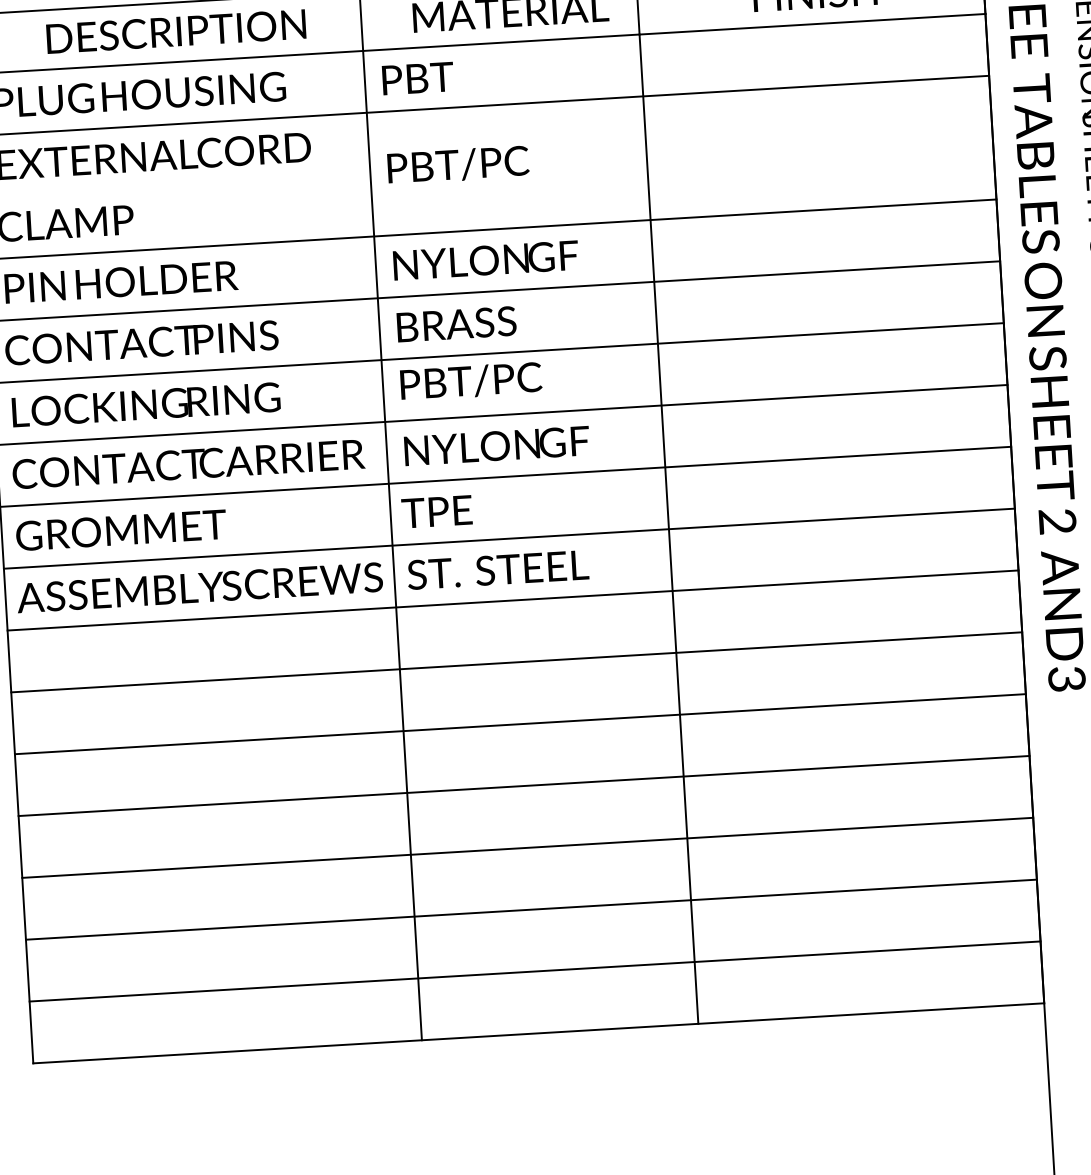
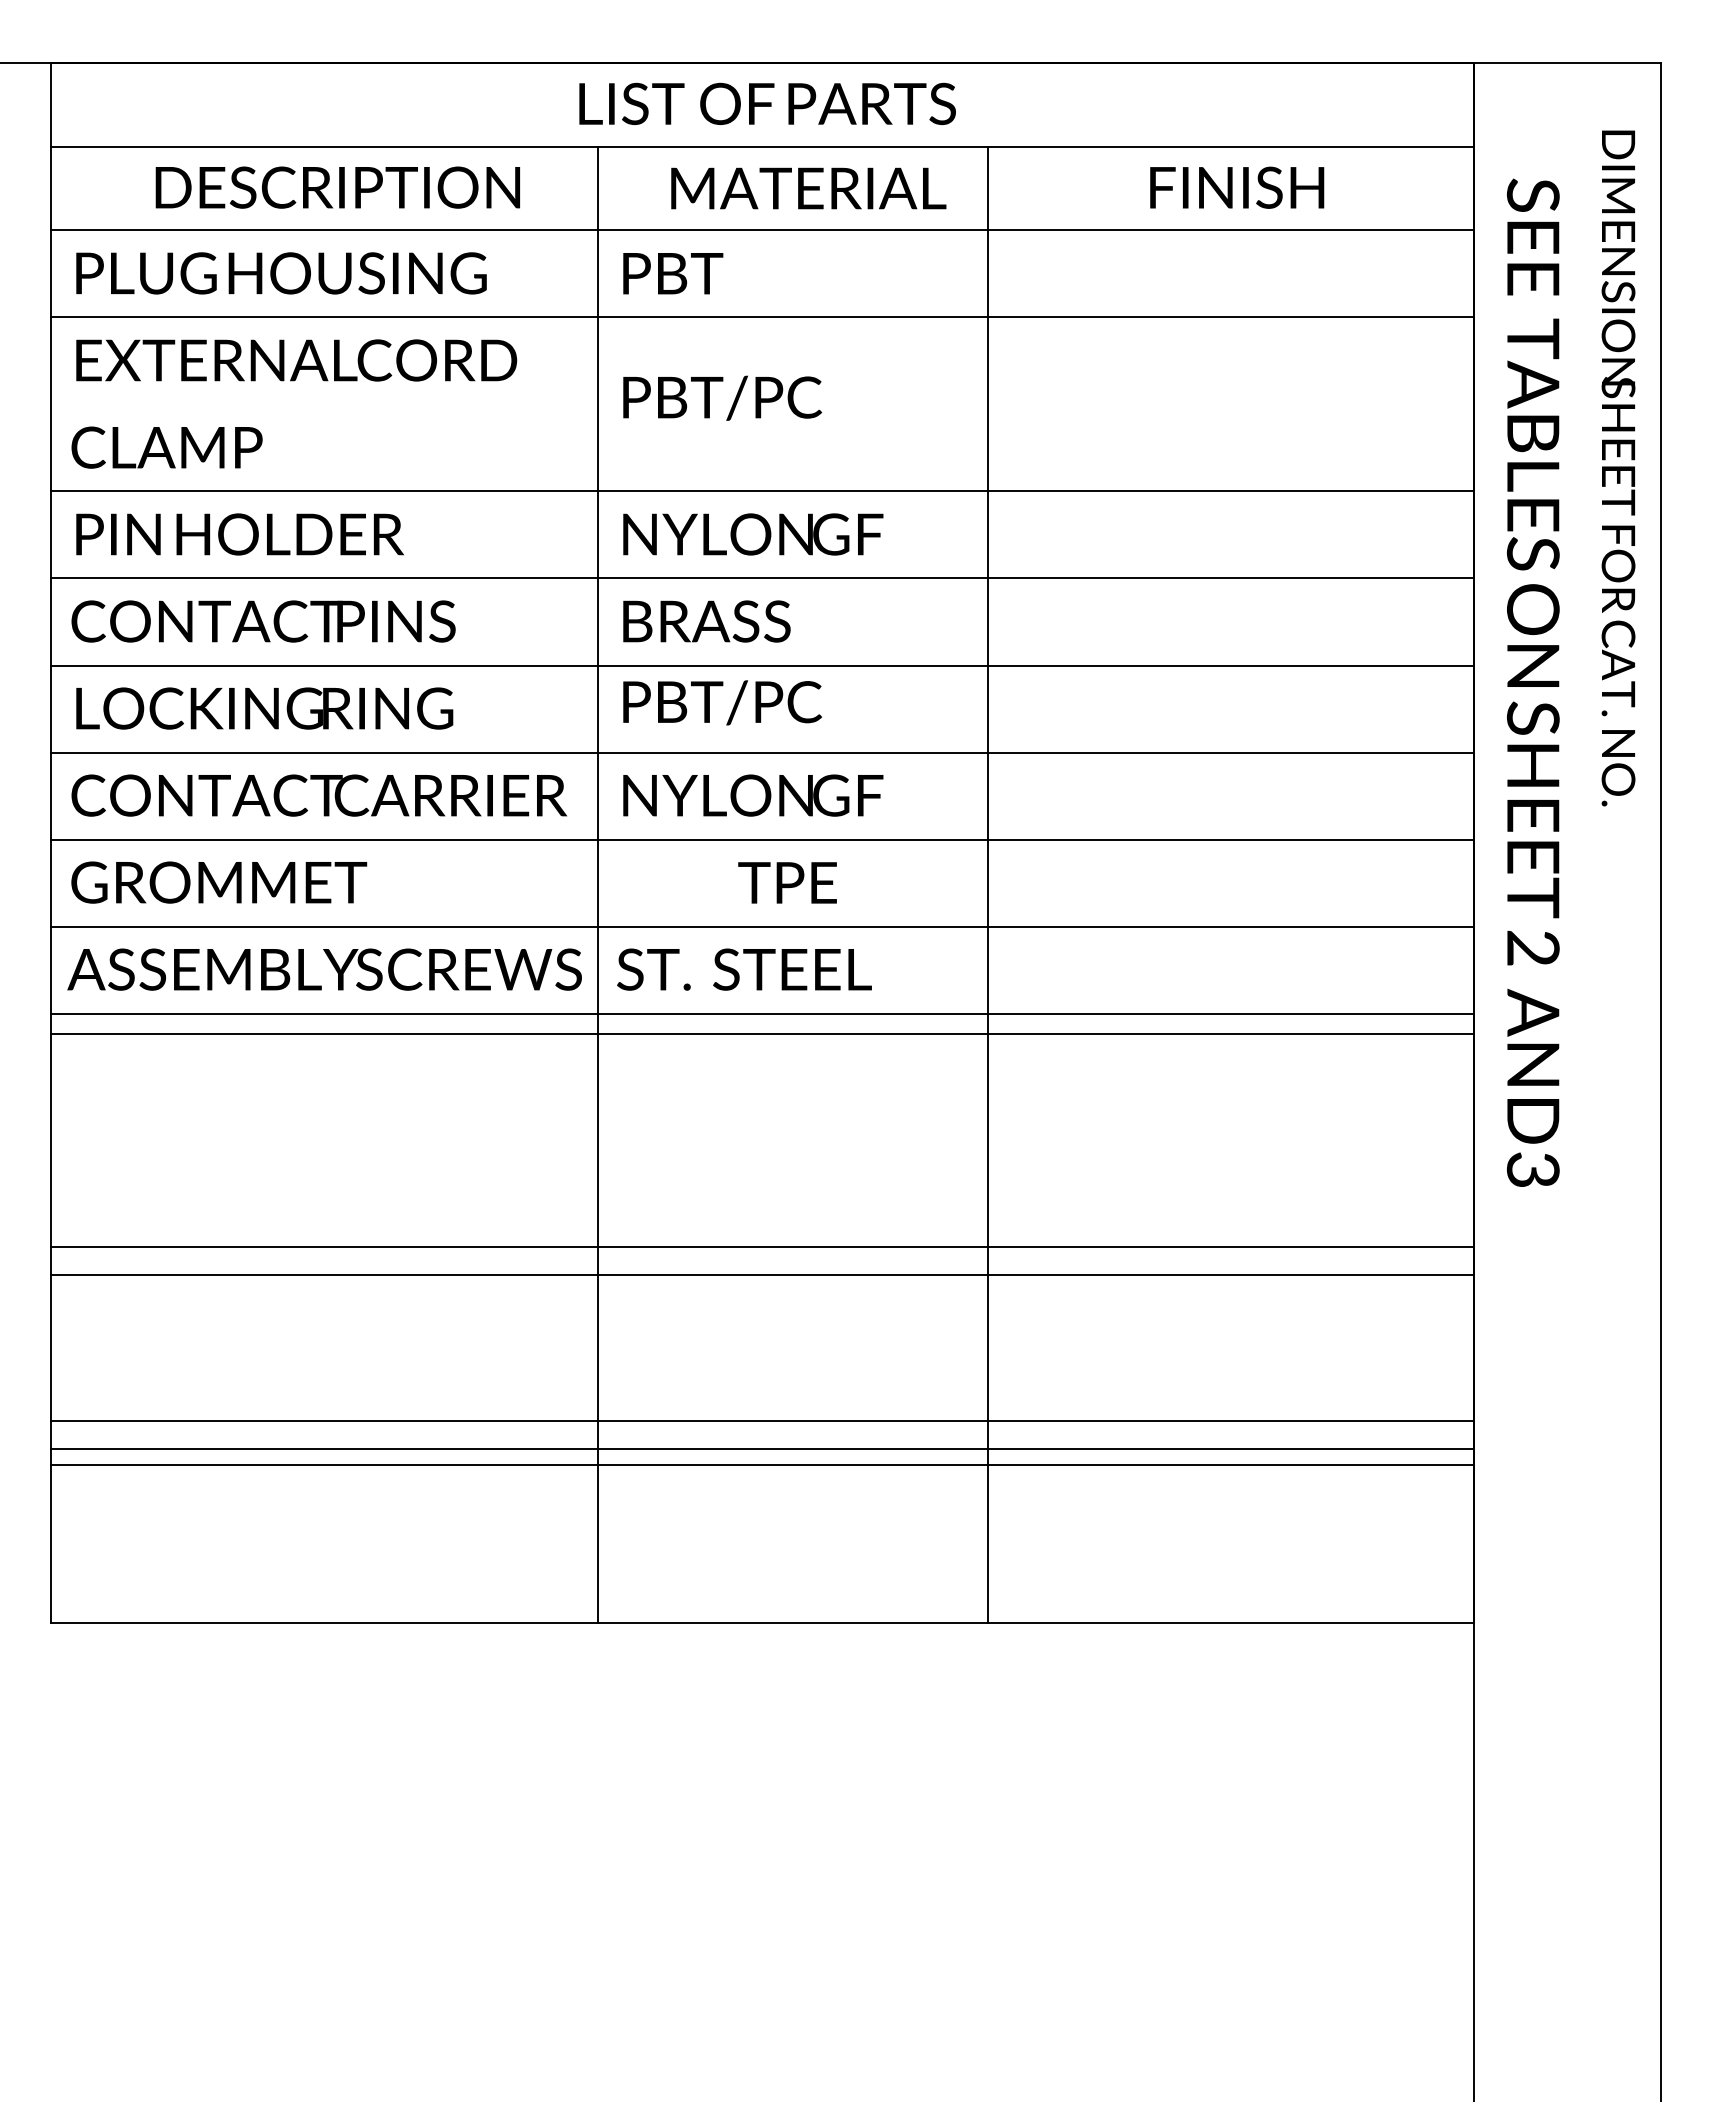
text: (436, 511) -> (787, 882), moved
line: (516, 662) -> (762, 1033), moved
line: (520, 724) -> (762, 1246), moved
line: (527, 847) -> (762, 1420), moved
line: (534, 971) -> (762, 1464), moved

